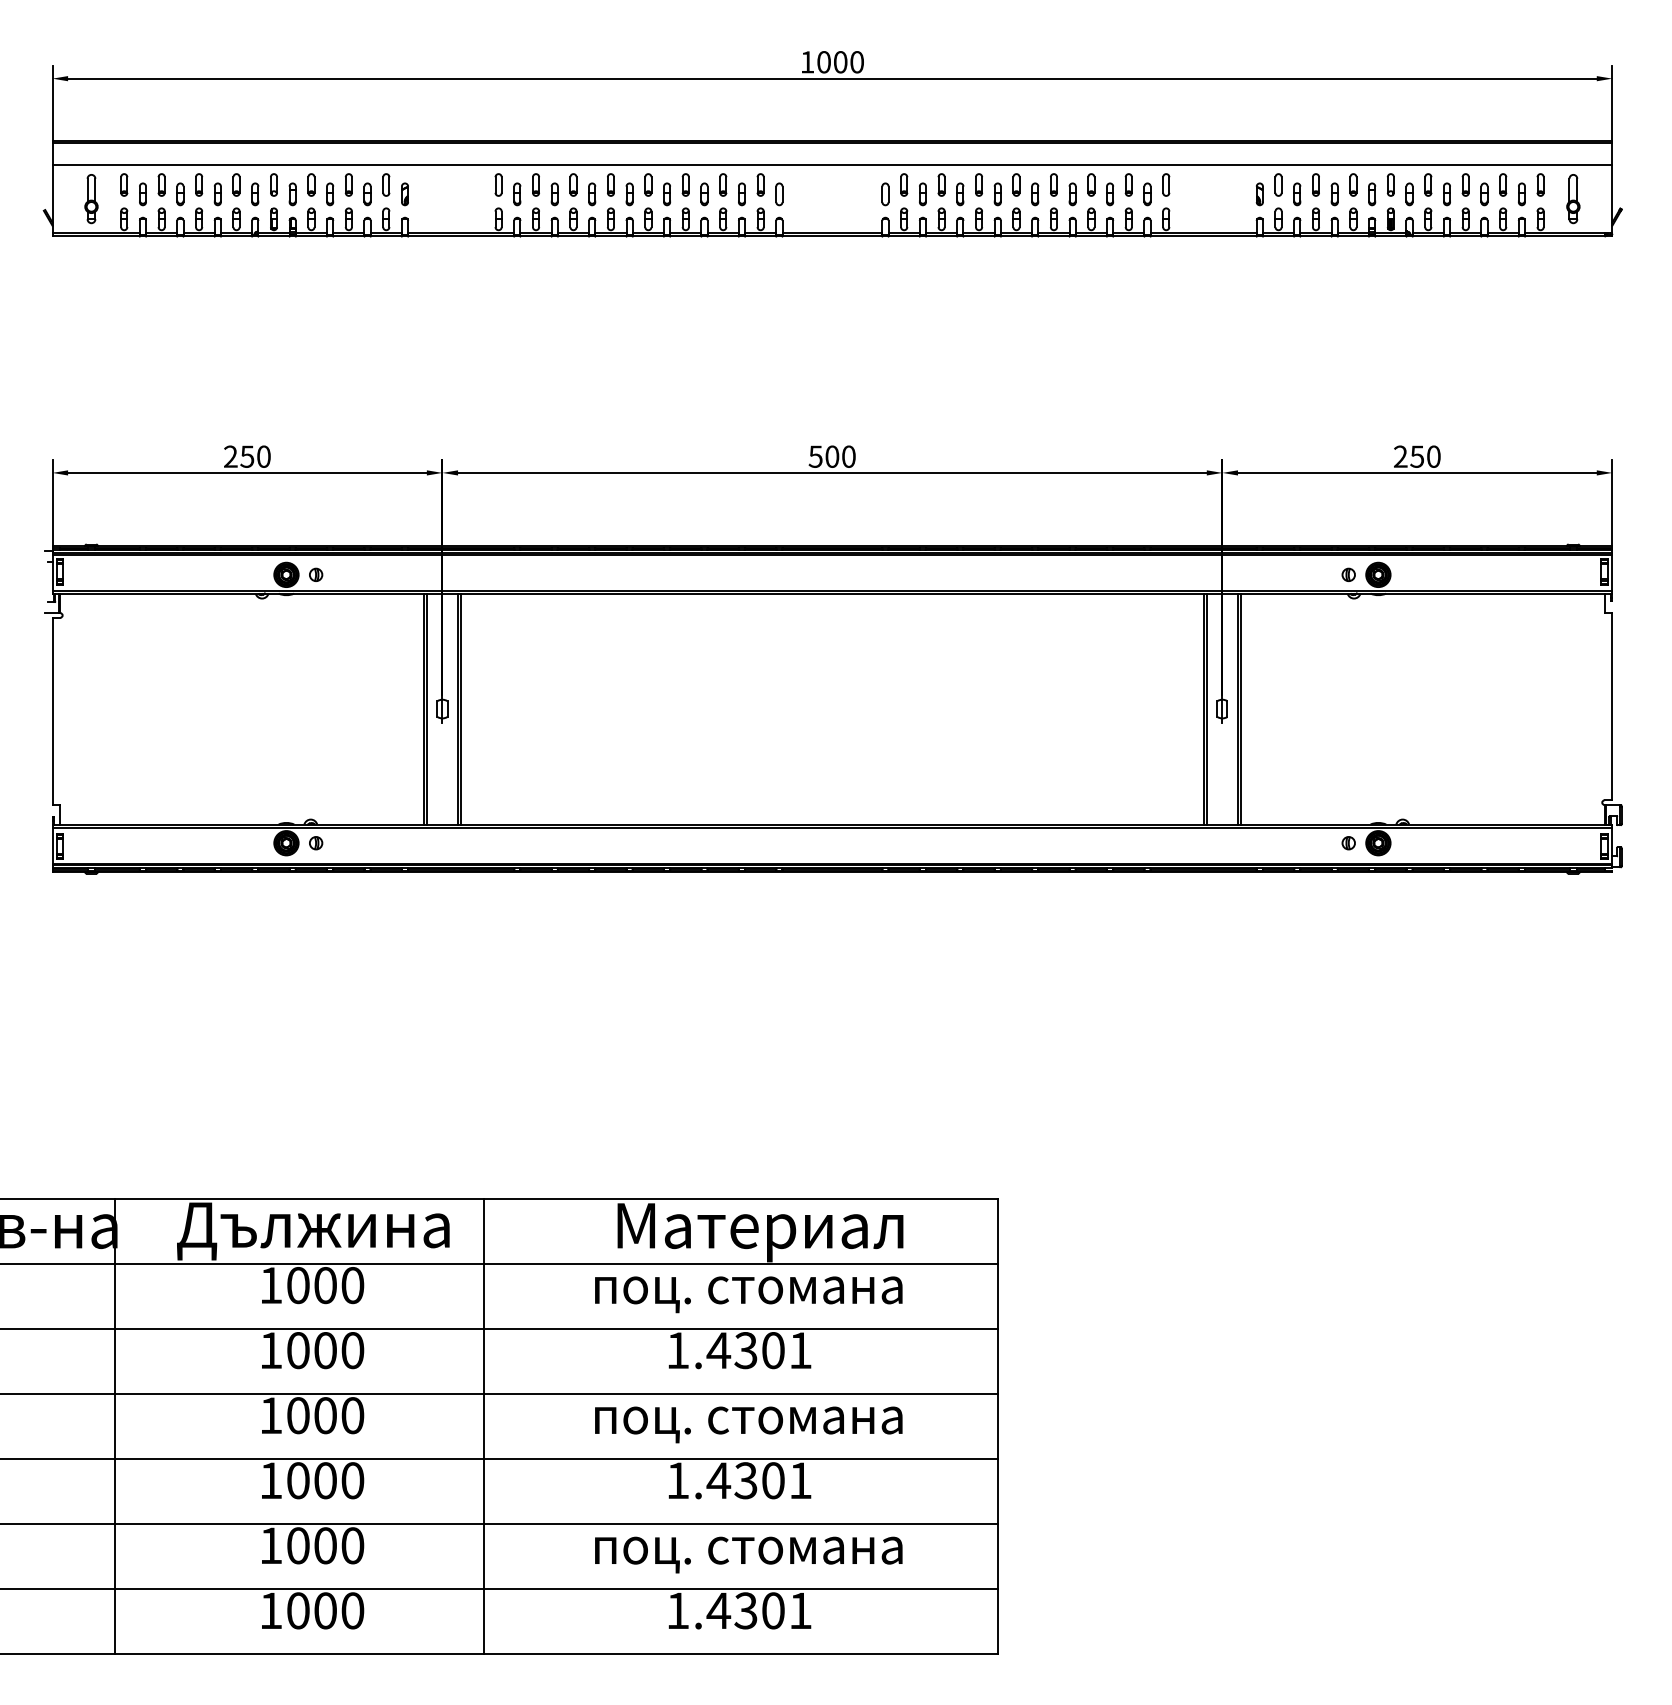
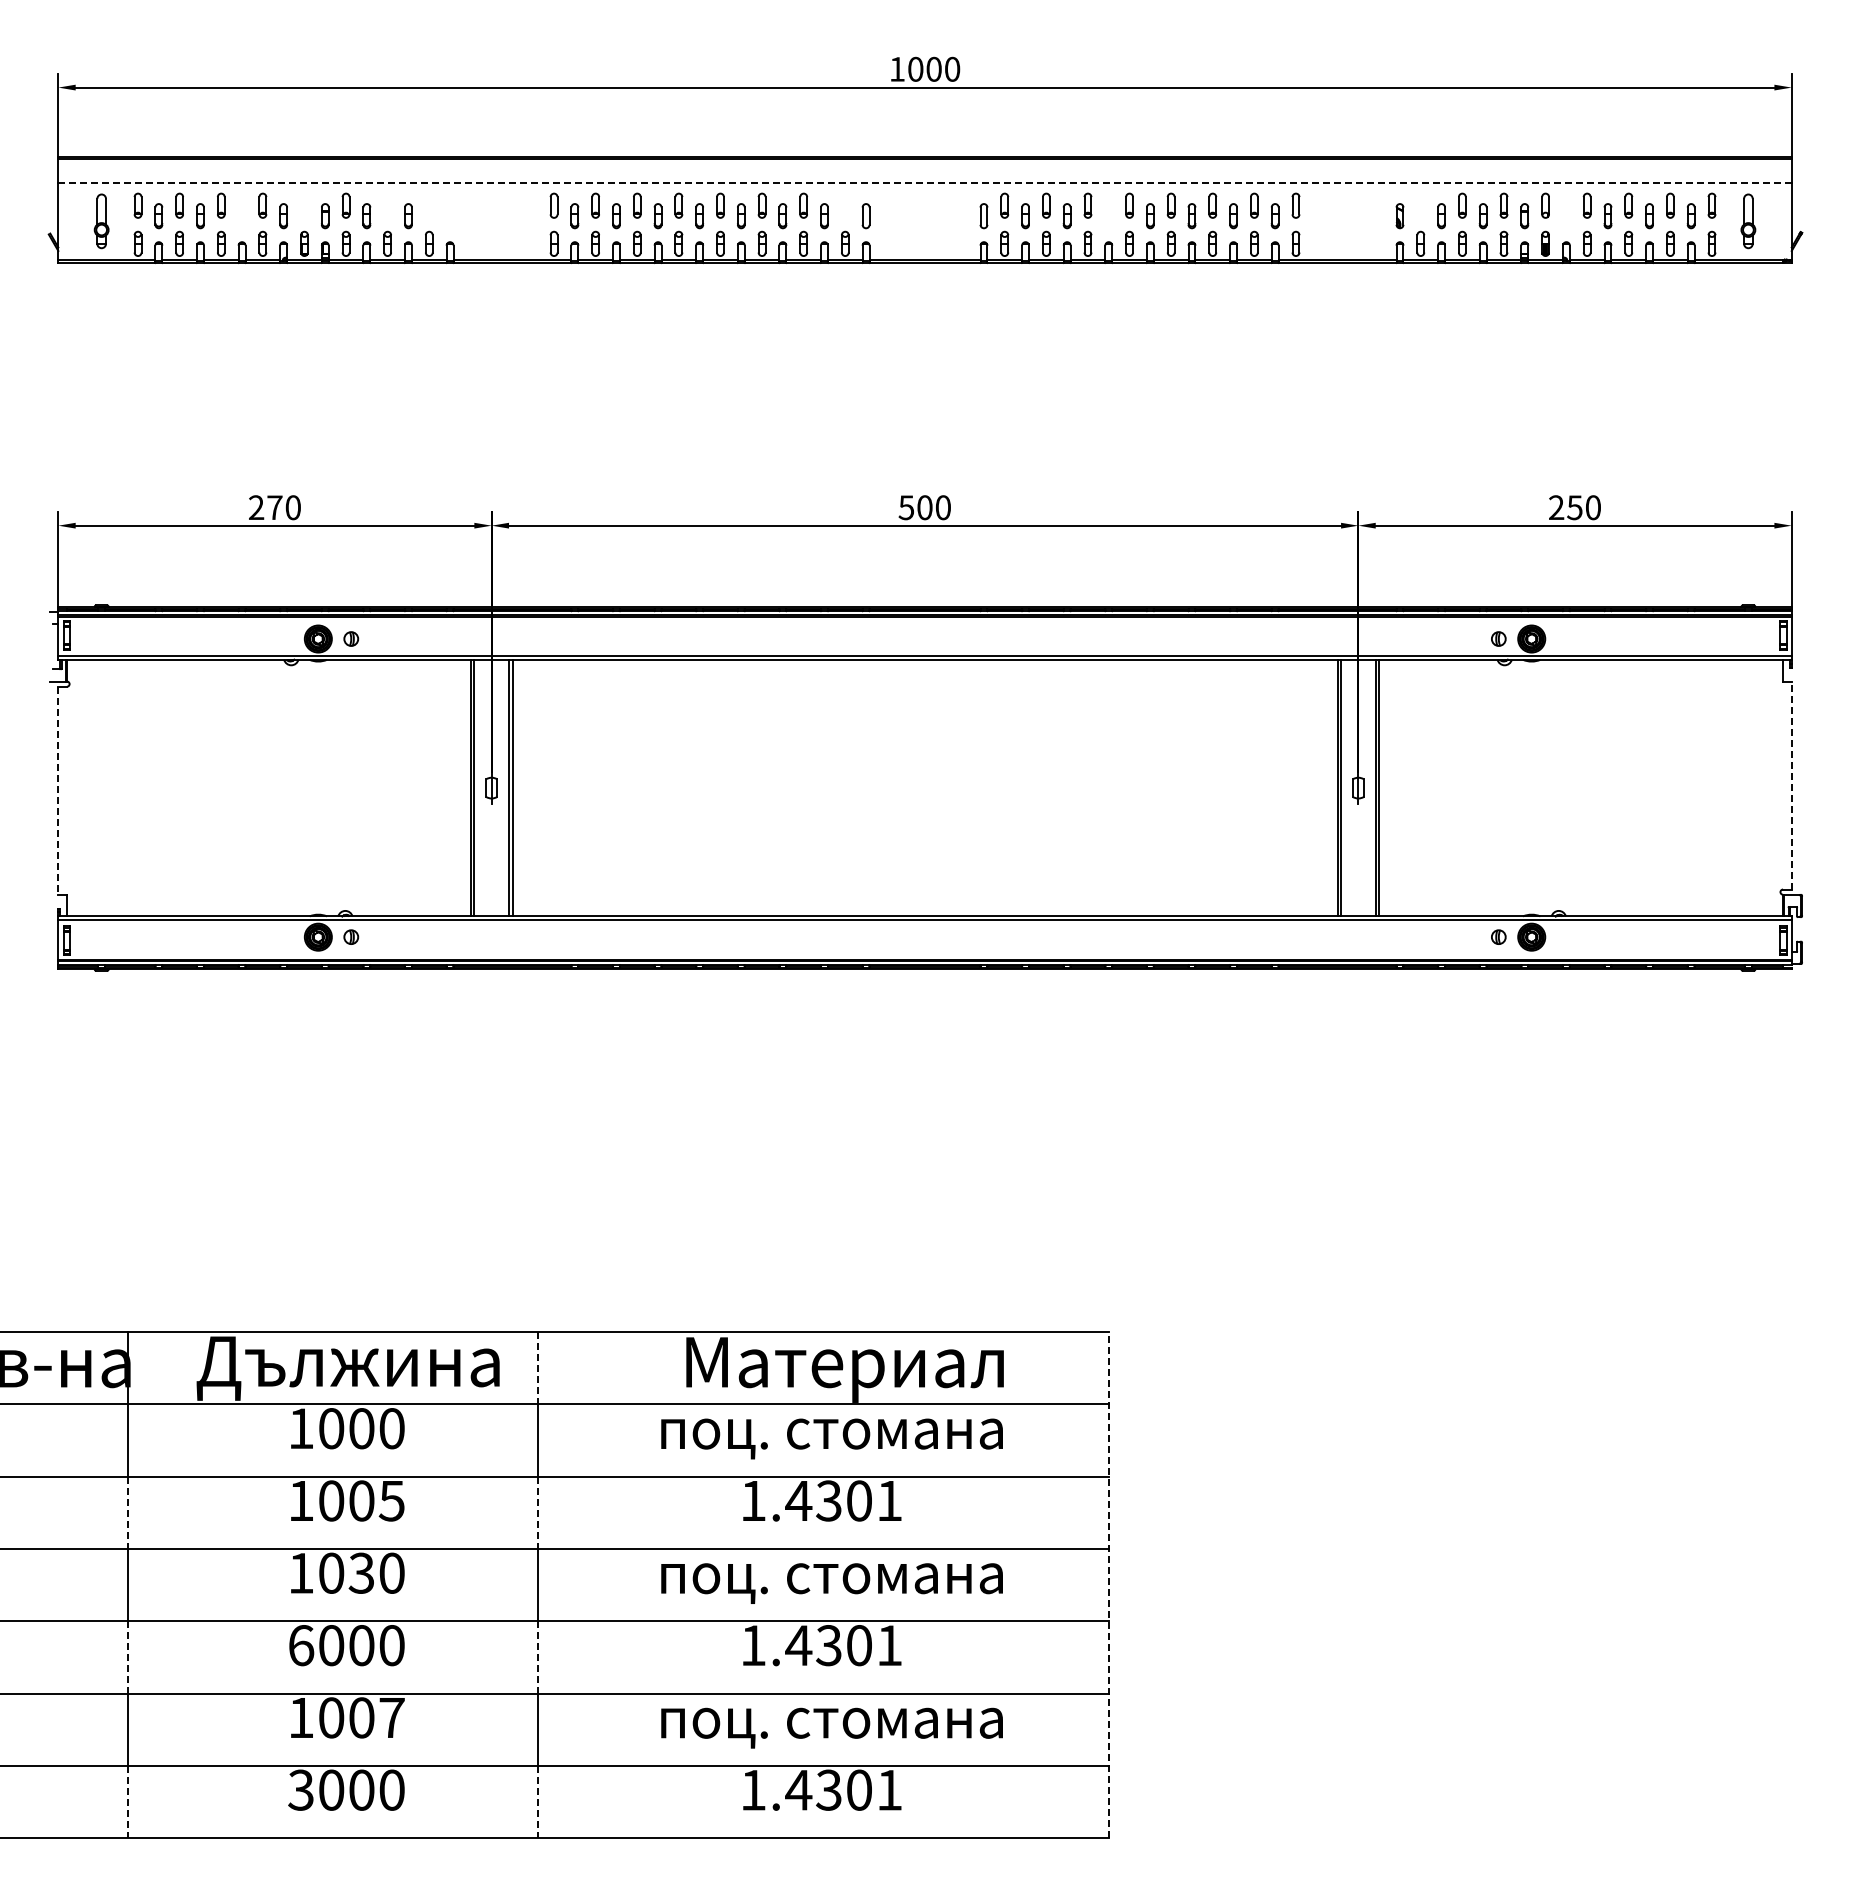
line: (832, 164) -> (925, 183), solid -> dashed
part: (274, 184) -> (304, 205), removed
part: (348, 184) -> (387, 205), removed
part: (386, 184) -> (429, 205), removed
part: (760, 184) -> (845, 205), removed
part: (1278, 184) -> (1420, 205), removed
part: (217, 194) -> (241, 216), removed
part: (404, 194) -> (449, 216), removed
part: (997, 194) -> (1108, 216), removed
part: (1409, 194) -> (1566, 216), removed
text: (247, 456) -> (274, 507), 250 -> 270
line: (1612, 706) -> (1791, 785), solid -> dashed
line: (52, 712) -> (58, 791), solid -> dashed
line: (484, 1231) -> (538, 1368), solid -> dashed
text: (352, 1350) -> (391, 1500), 1000 -> 1005
line: (114, 1361) -> (127, 1513), solid -> dashed
line: (484, 1361) -> (538, 1513), solid -> dashed
text: (325, 1414) -> (361, 1572), 1000 -> 1030
line: (998, 1425) -> (1109, 1584), solid -> dashed
text: (271, 1480) -> (301, 1645), 1000 -> 6000
line: (114, 1491) -> (127, 1657), solid -> dashed
line: (484, 1491) -> (538, 1657), solid -> dashed
text: (352, 1545) -> (391, 1717), 1000 -> 1007
text: (270, 1610) -> (300, 1789), 1000 -> 3000
line: (114, 1621) -> (127, 1802), solid -> dashed
line: (484, 1621) -> (538, 1802), solid -> dashed

